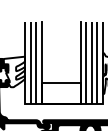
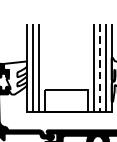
line: (41, 62) -> (44, 67), removed
line: (80, 62) -> (87, 67), removed
line: (91, 62) -> (99, 67), solid -> dashed

